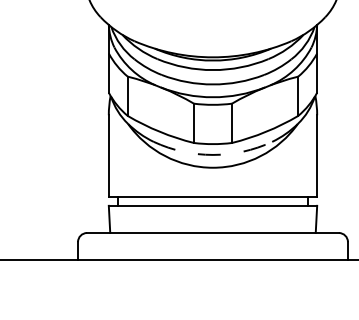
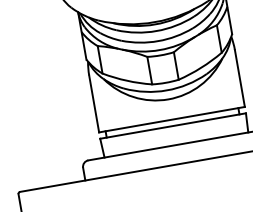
arc: (213, 154) -> (167, 90), dashed -> solid

